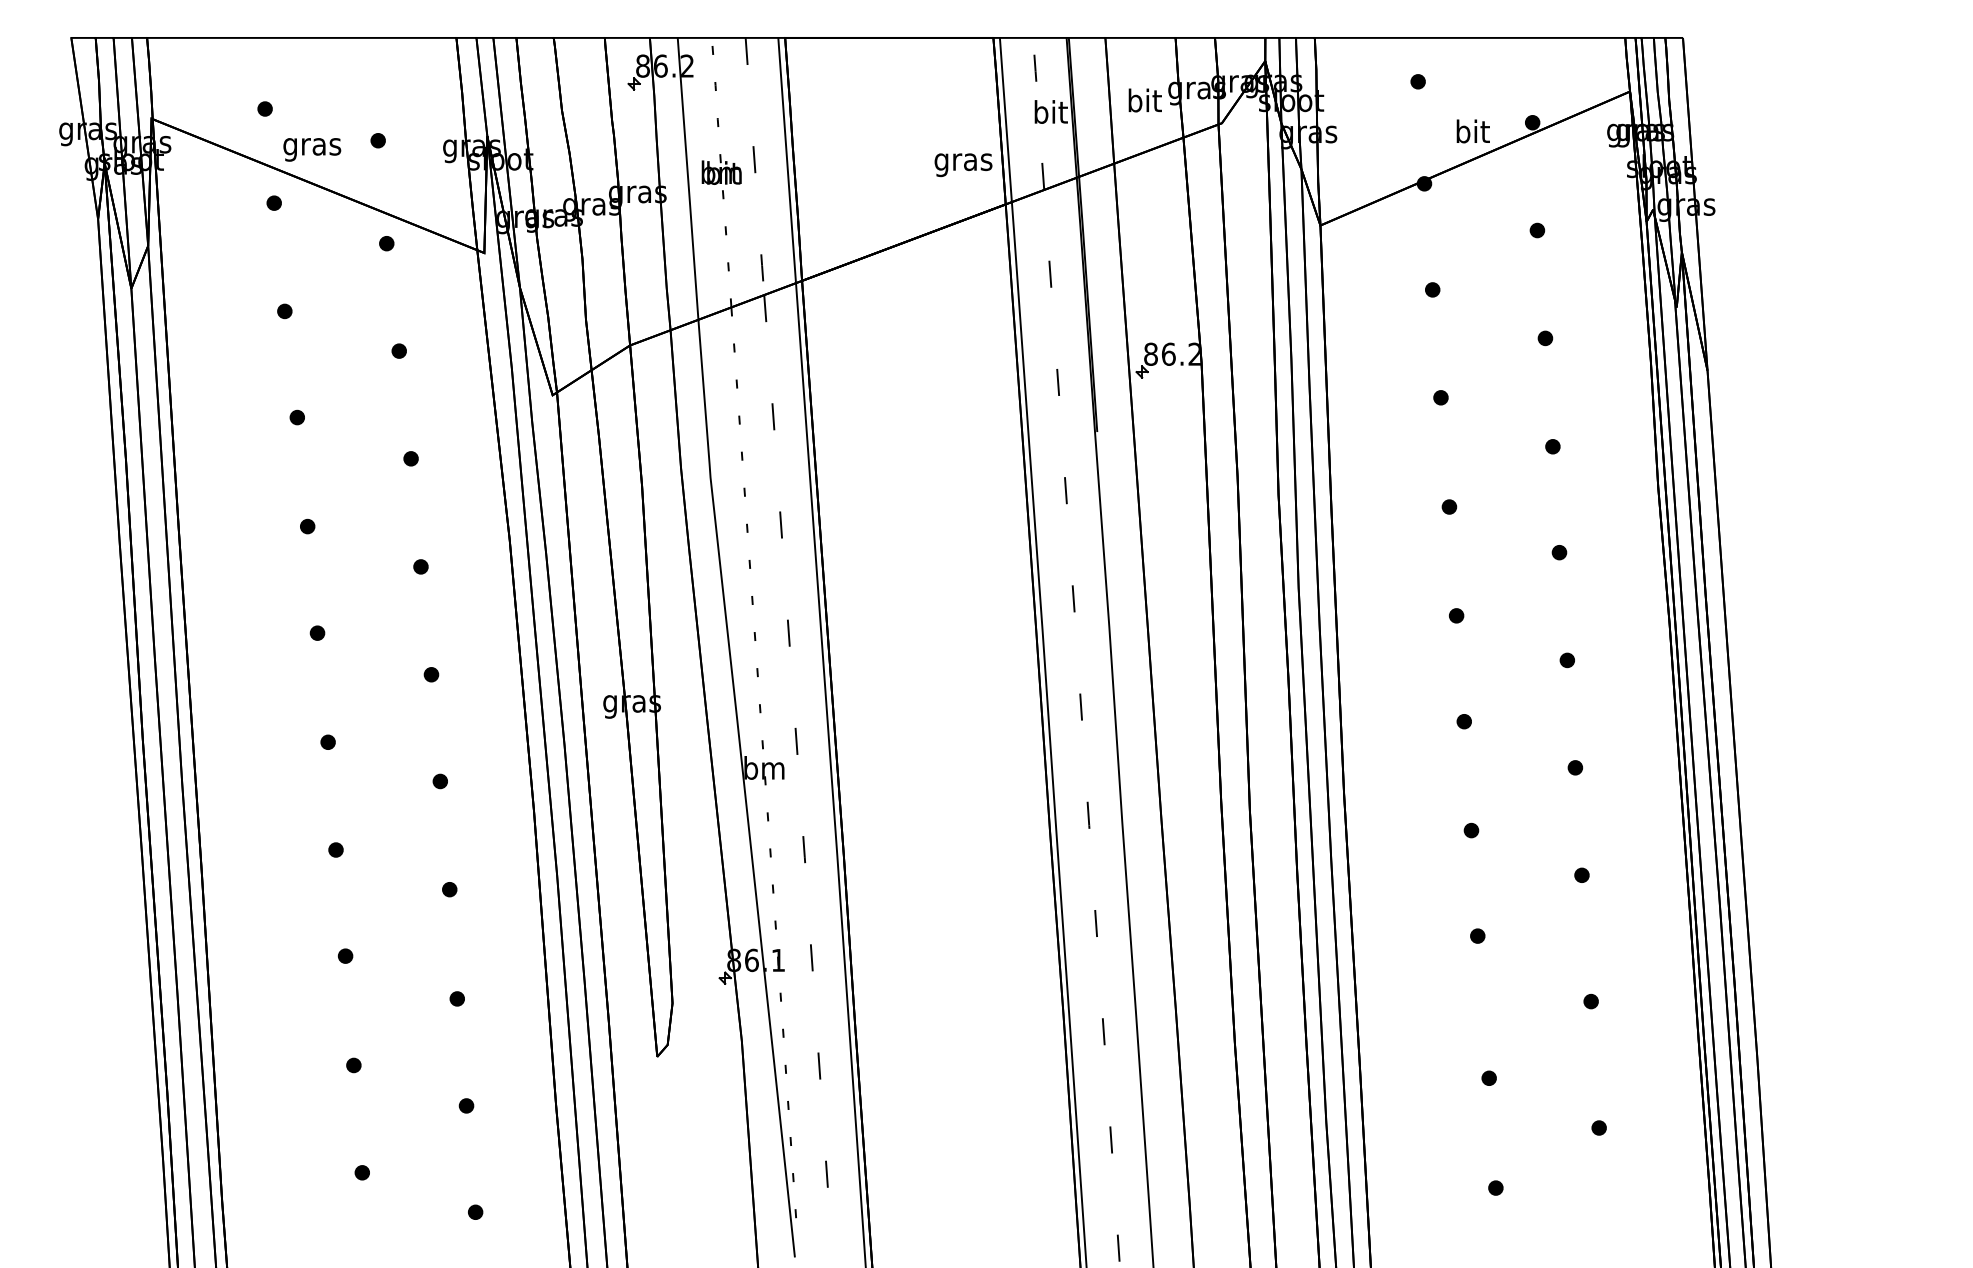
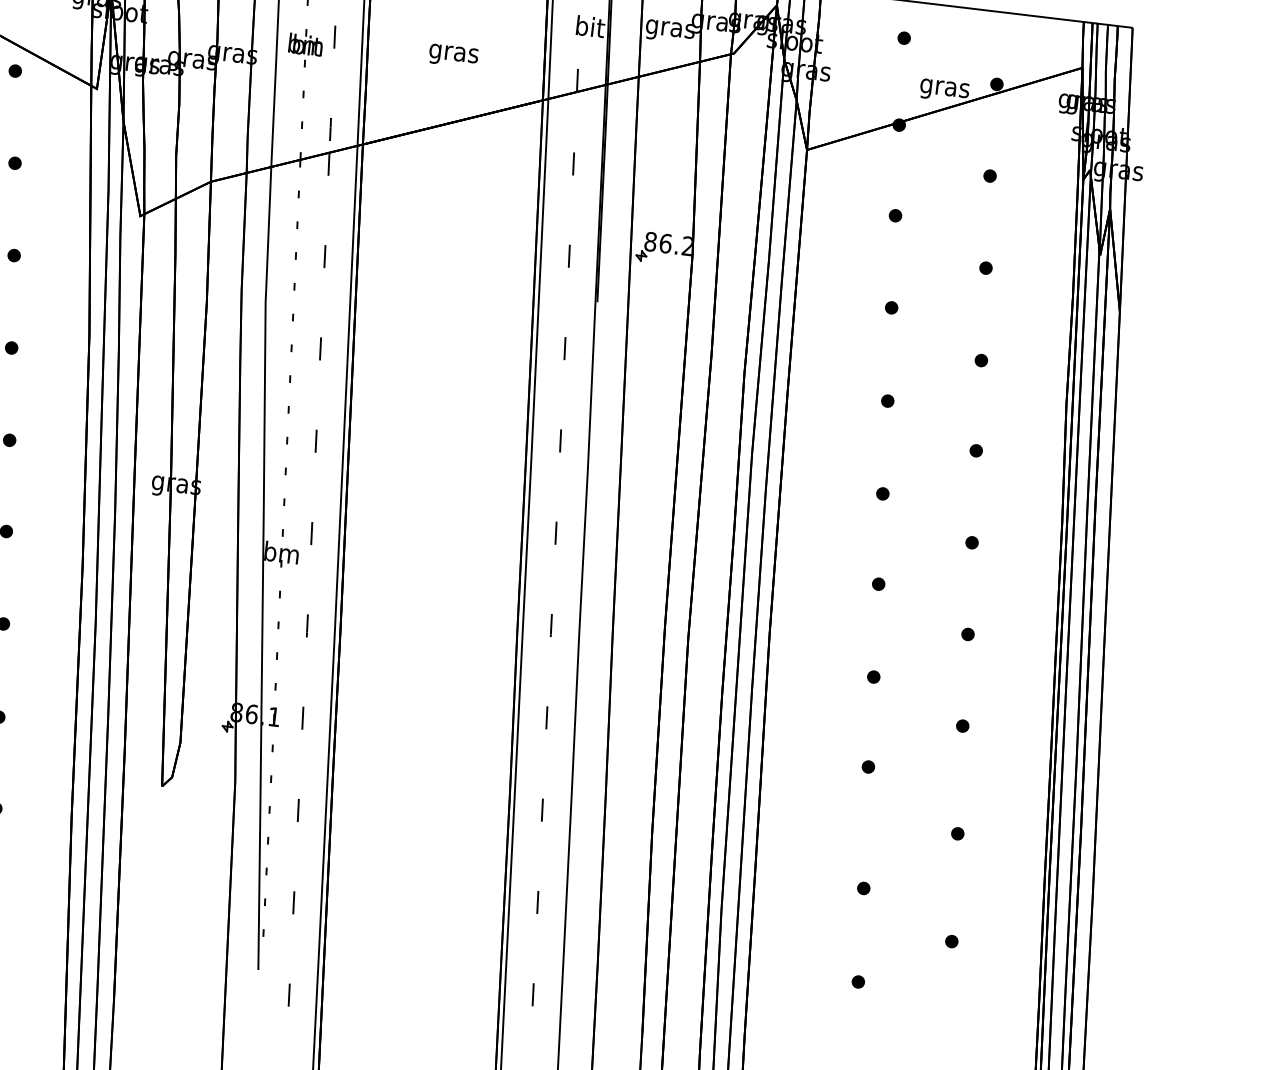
text: (1144, 103) -> (670, 28), bit -> gras
text: (1472, 134) -> (944, 88), bit -> gras
text: (963, 165) -> (453, 56), moved

